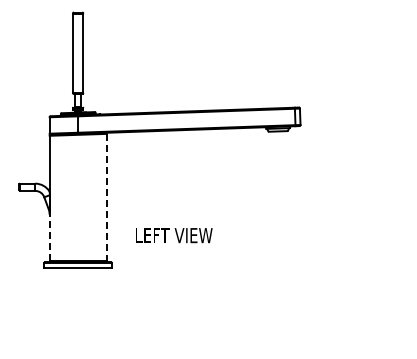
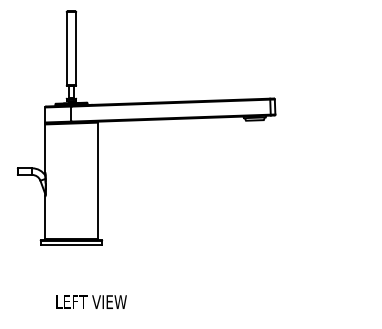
line: (106, 197) -> (97, 181), dashed -> solid
text: (174, 235) -> (91, 302), moved
line: (49, 237) -> (45, 217), dashed -> solid

